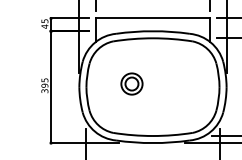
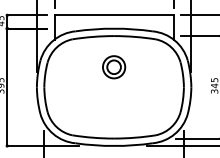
part: (131, 83) -> (113, 66), moved

